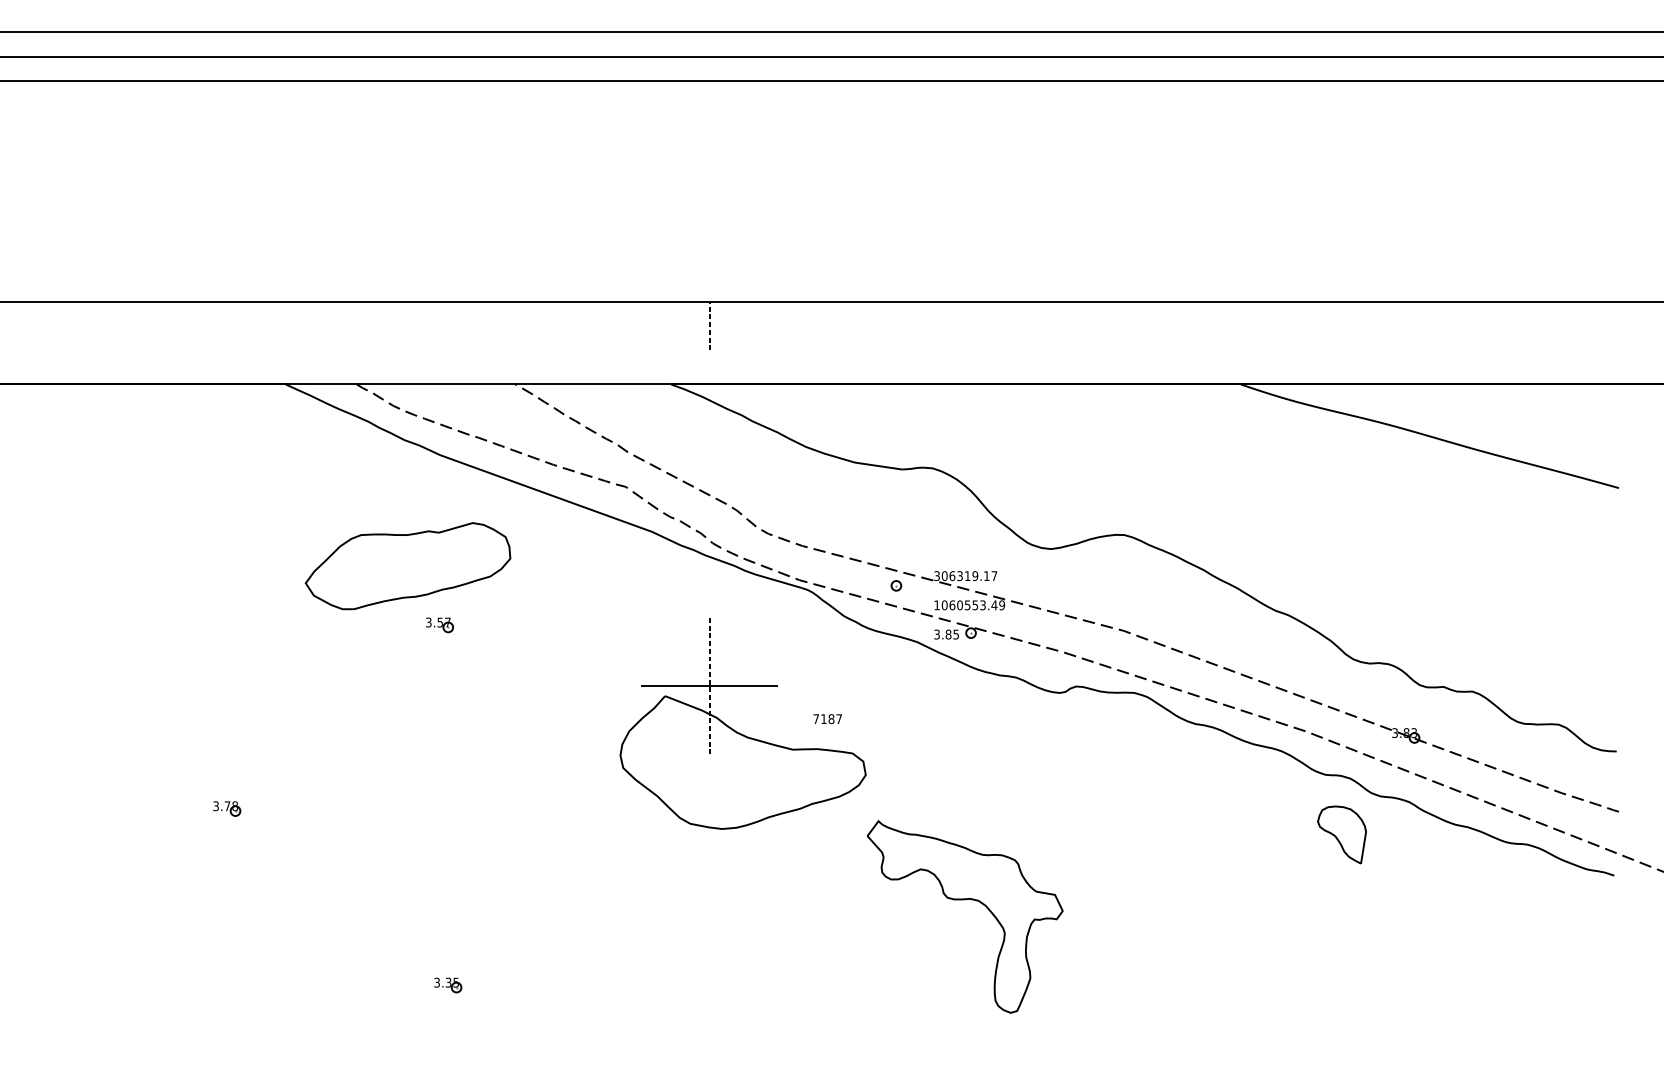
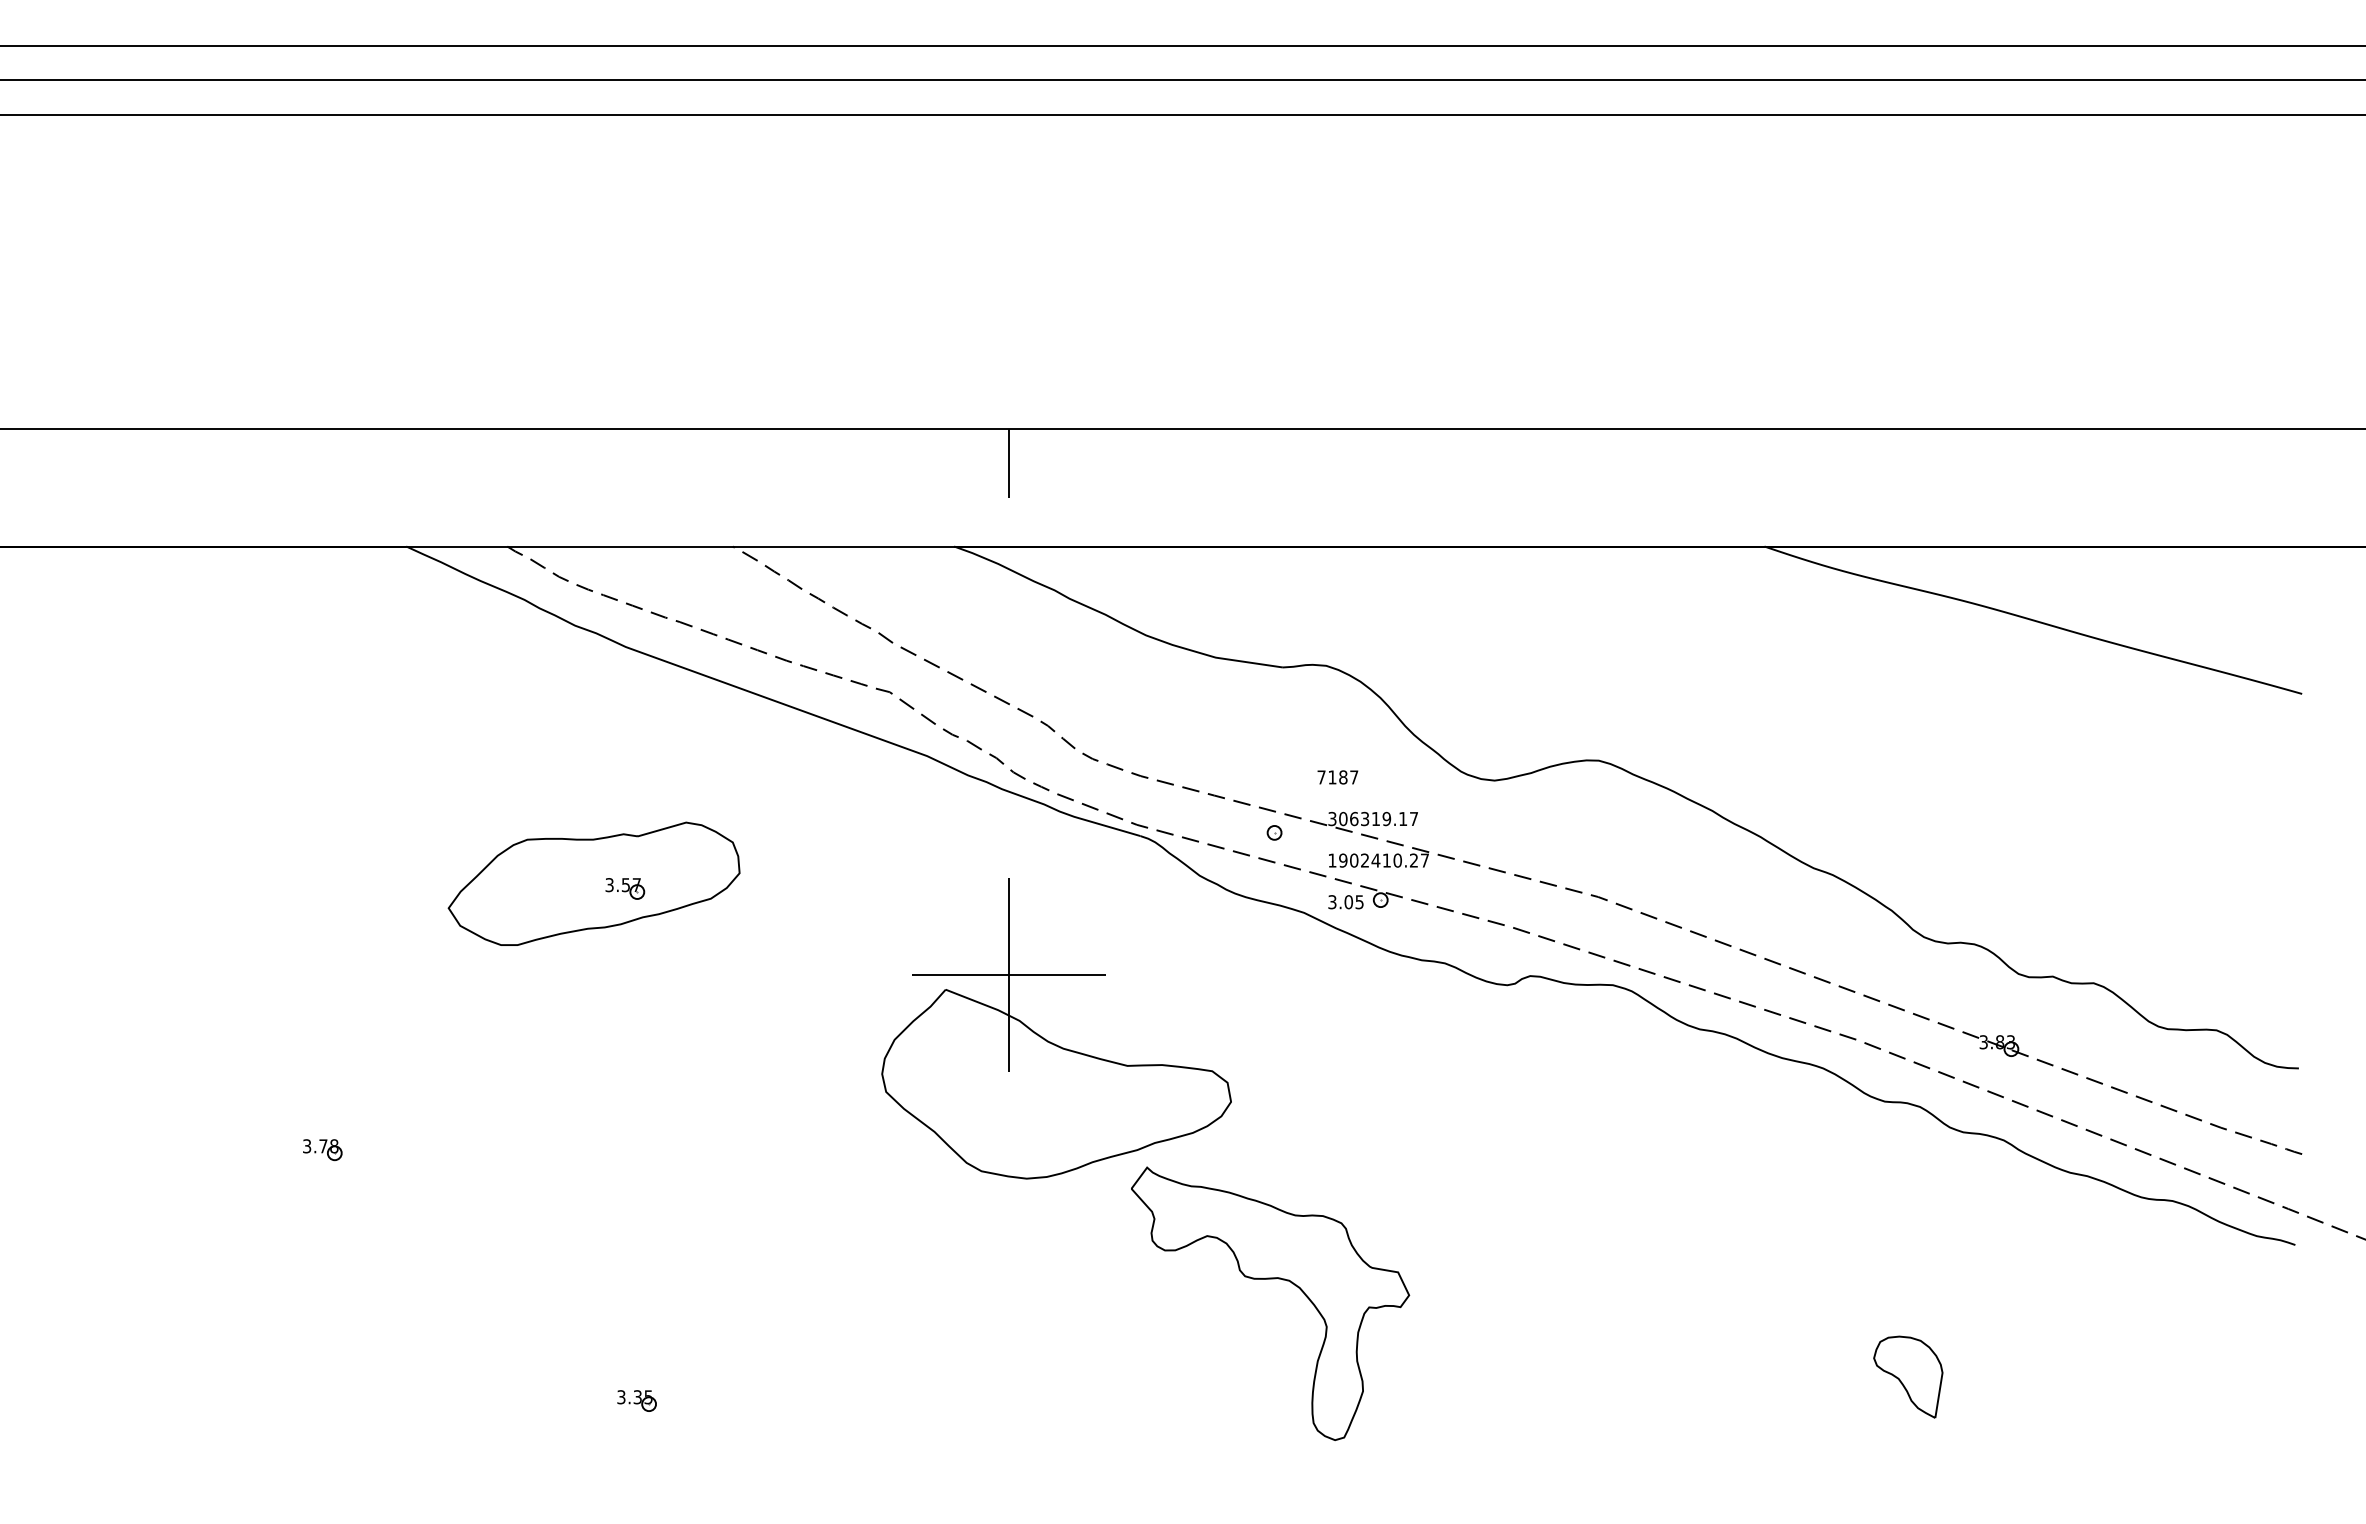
line: (709, 326) -> (1008, 463), dashed -> solid
part: (407, 565) -> (593, 883), moved
text: (973, 605) -> (1384, 860), 1060553.49 -> 1902410.27
text: (948, 634) -> (1348, 901), 3.85 -> 3.05
line: (709, 686) -> (1008, 975), dashed -> solid
text: (827, 719) -> (1337, 777), moved
part: (1342, 834) -> (1908, 1376), moved
part: (965, 899) -> (1270, 1279), moved

